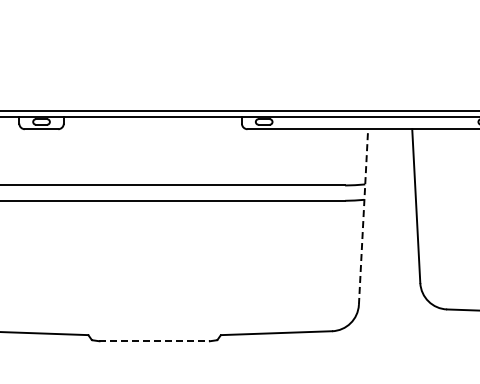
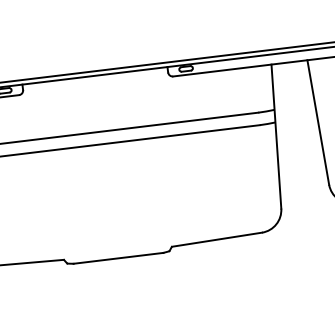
line: (363, 217) -> (276, 136), dashed -> solid
line: (155, 341) -> (119, 258), dashed -> solid

